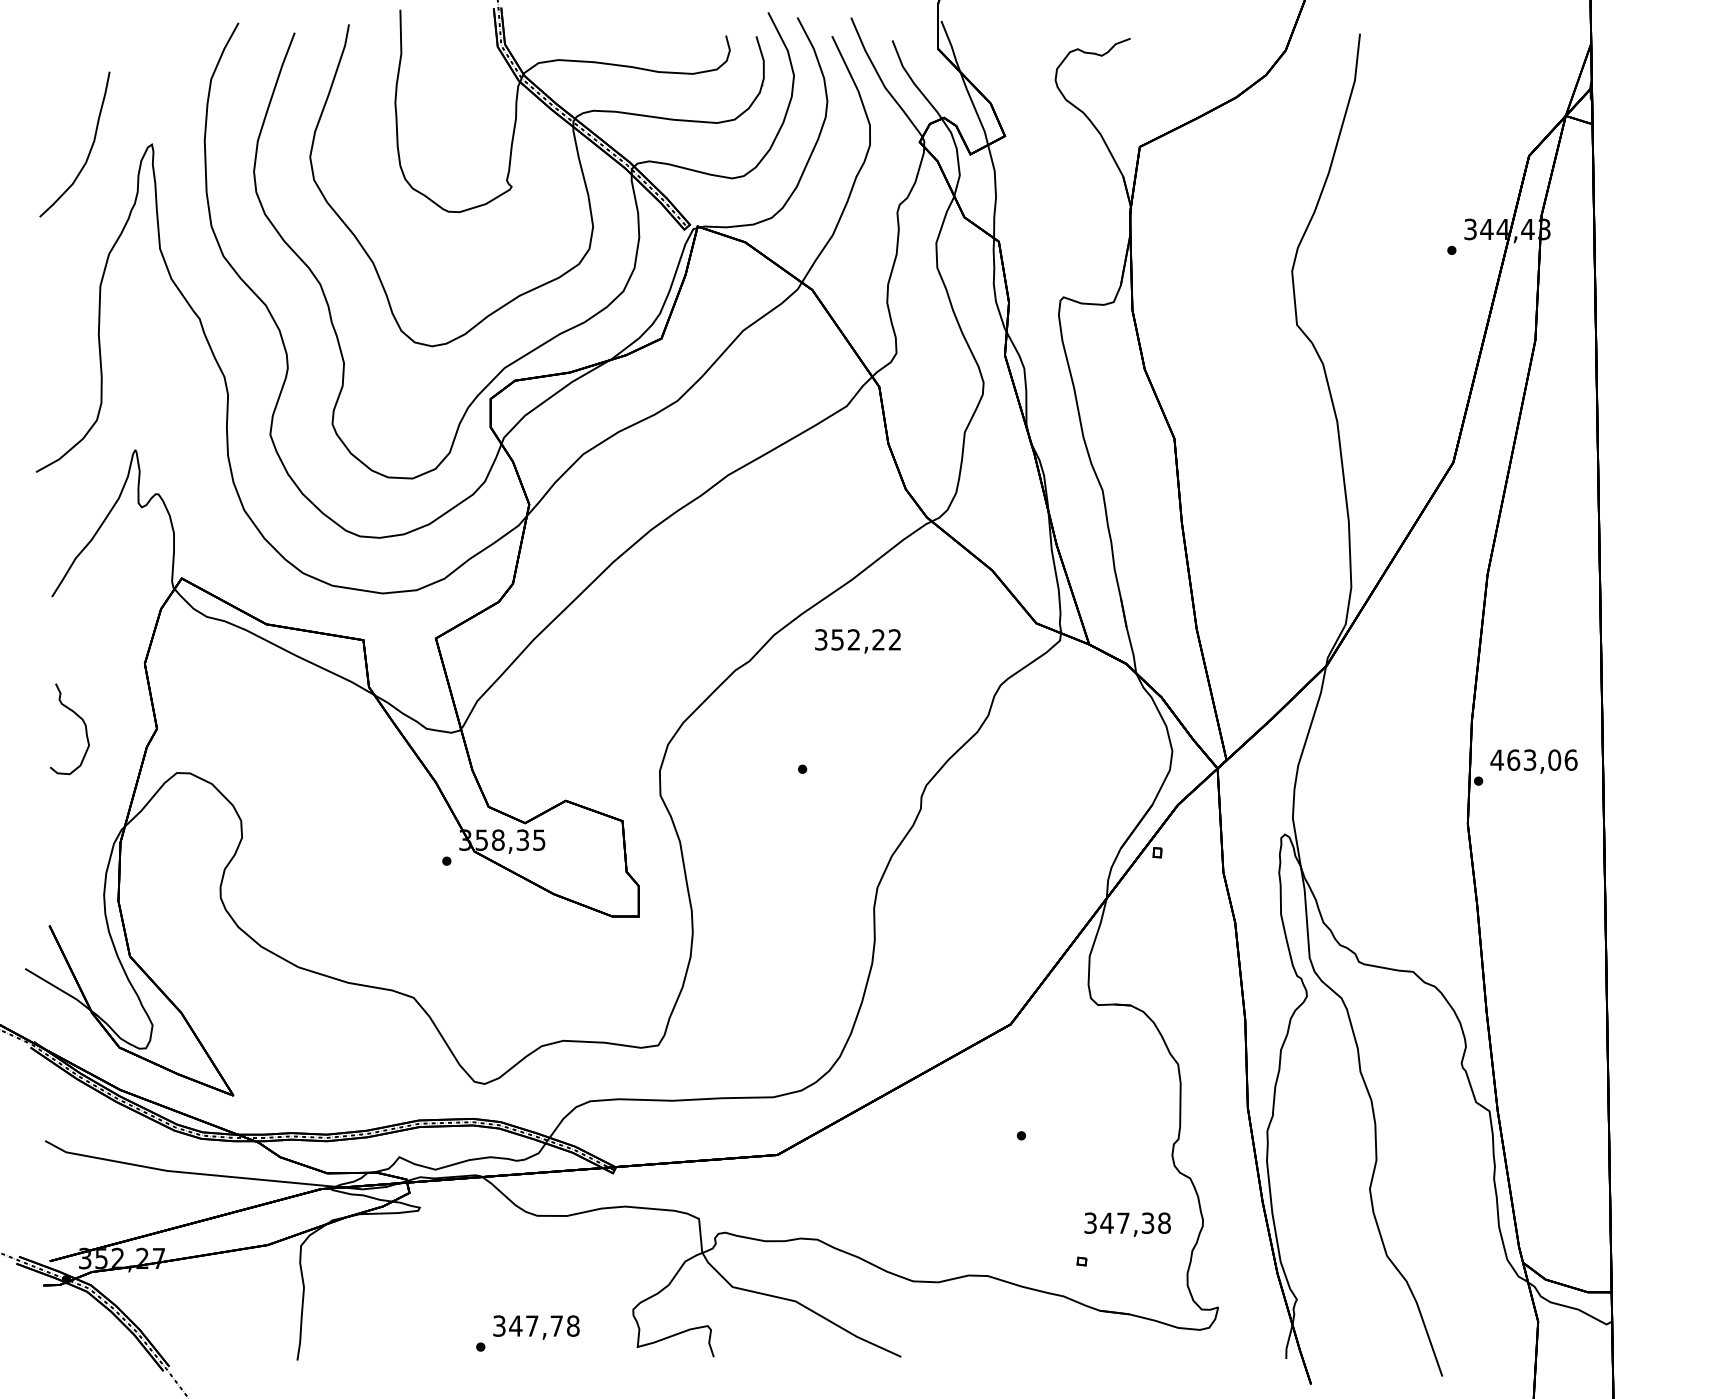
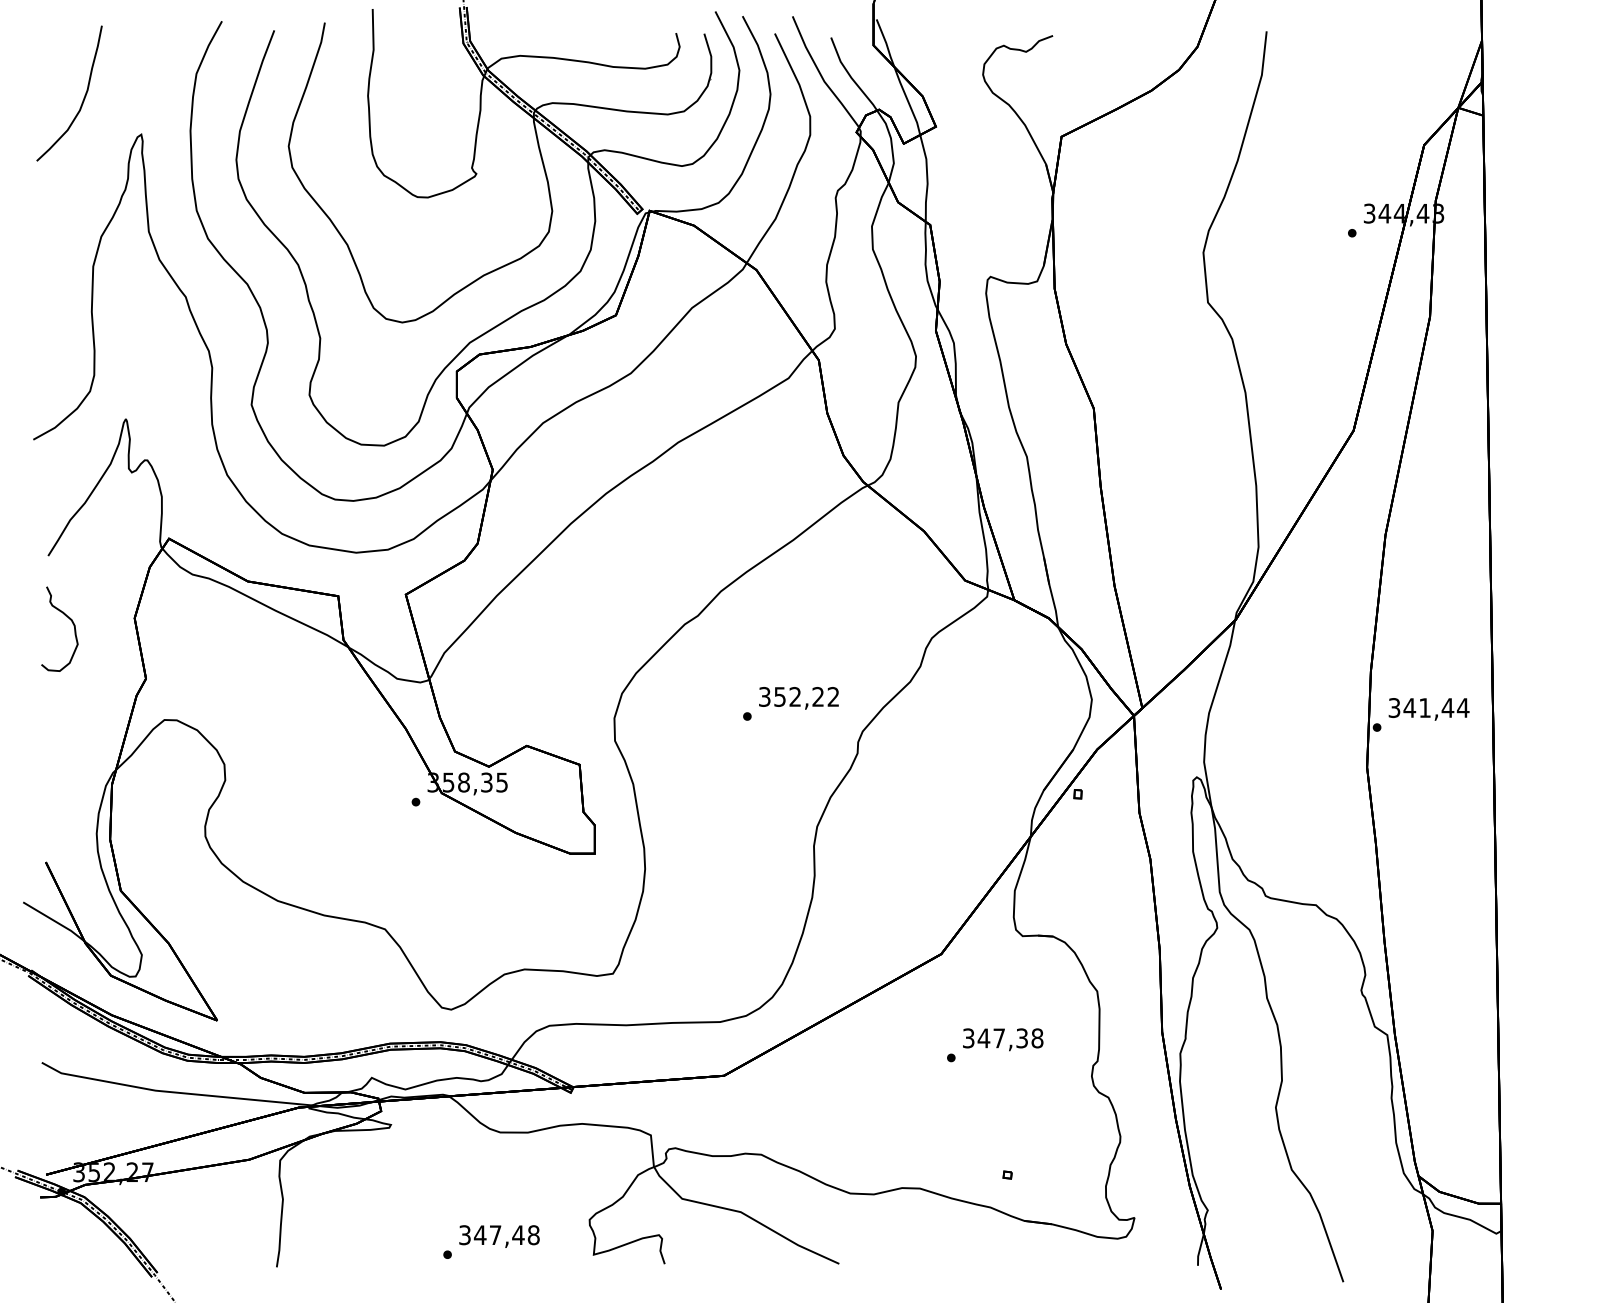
curve: (89, 148) -> (83, 97), moved
text: (857, 641) -> (798, 698), moved
curve: (75, 715) -> (65, 616), moved
text: (1533, 760) -> (1428, 708), 463,06 -> 341,44
text: (1127, 1224) -> (1003, 1039), moved
text: (556, 1325) -> (518, 1234), 347,78 -> 347,48

